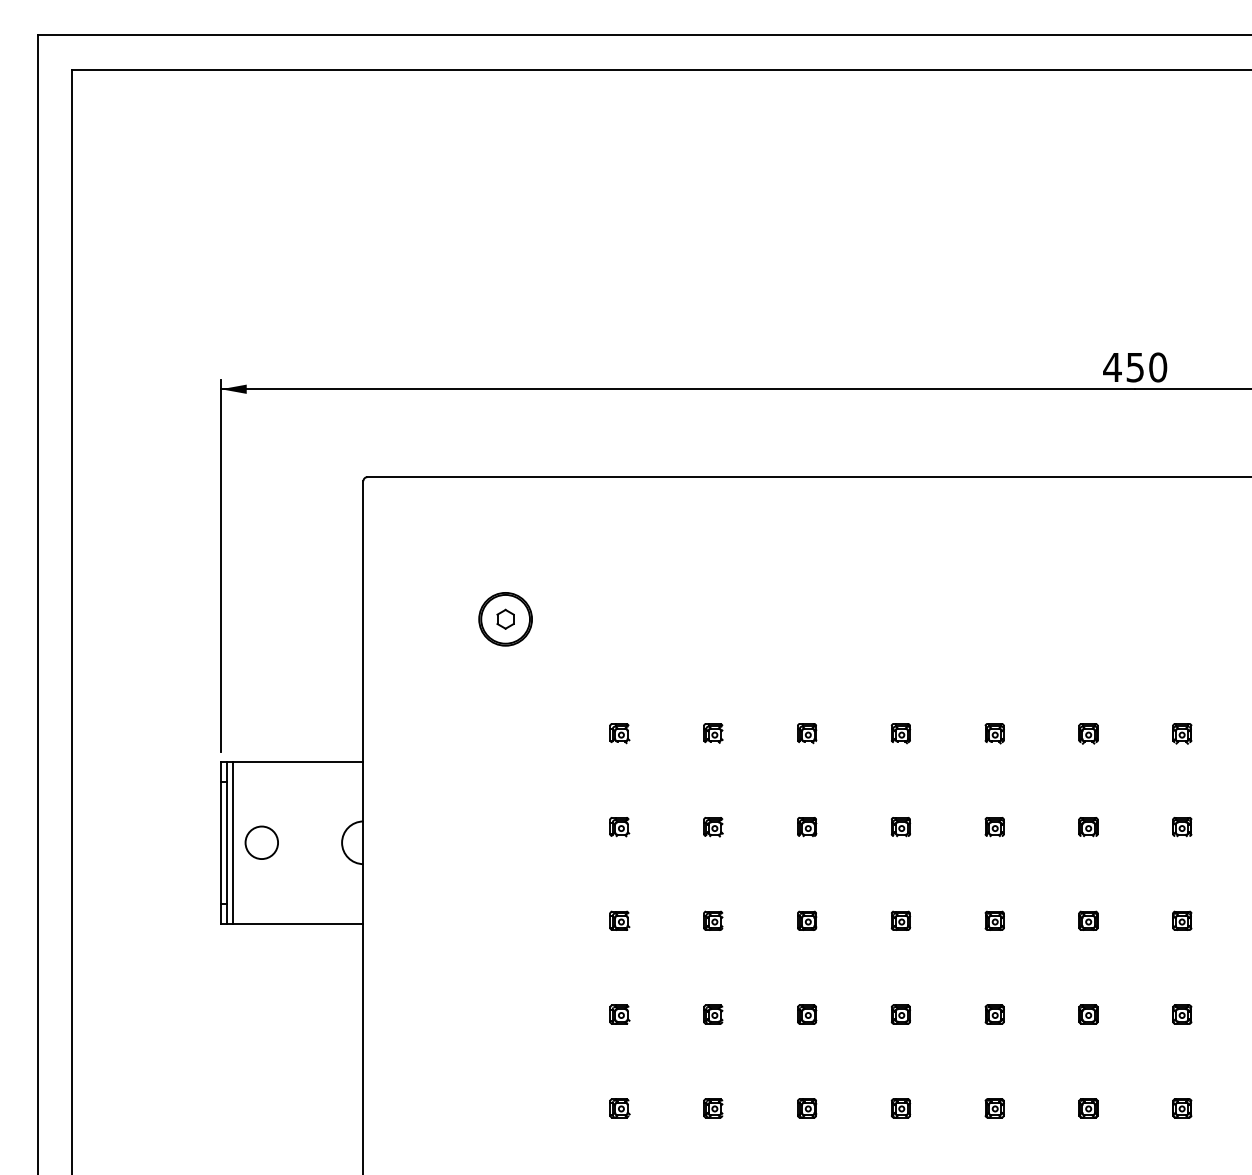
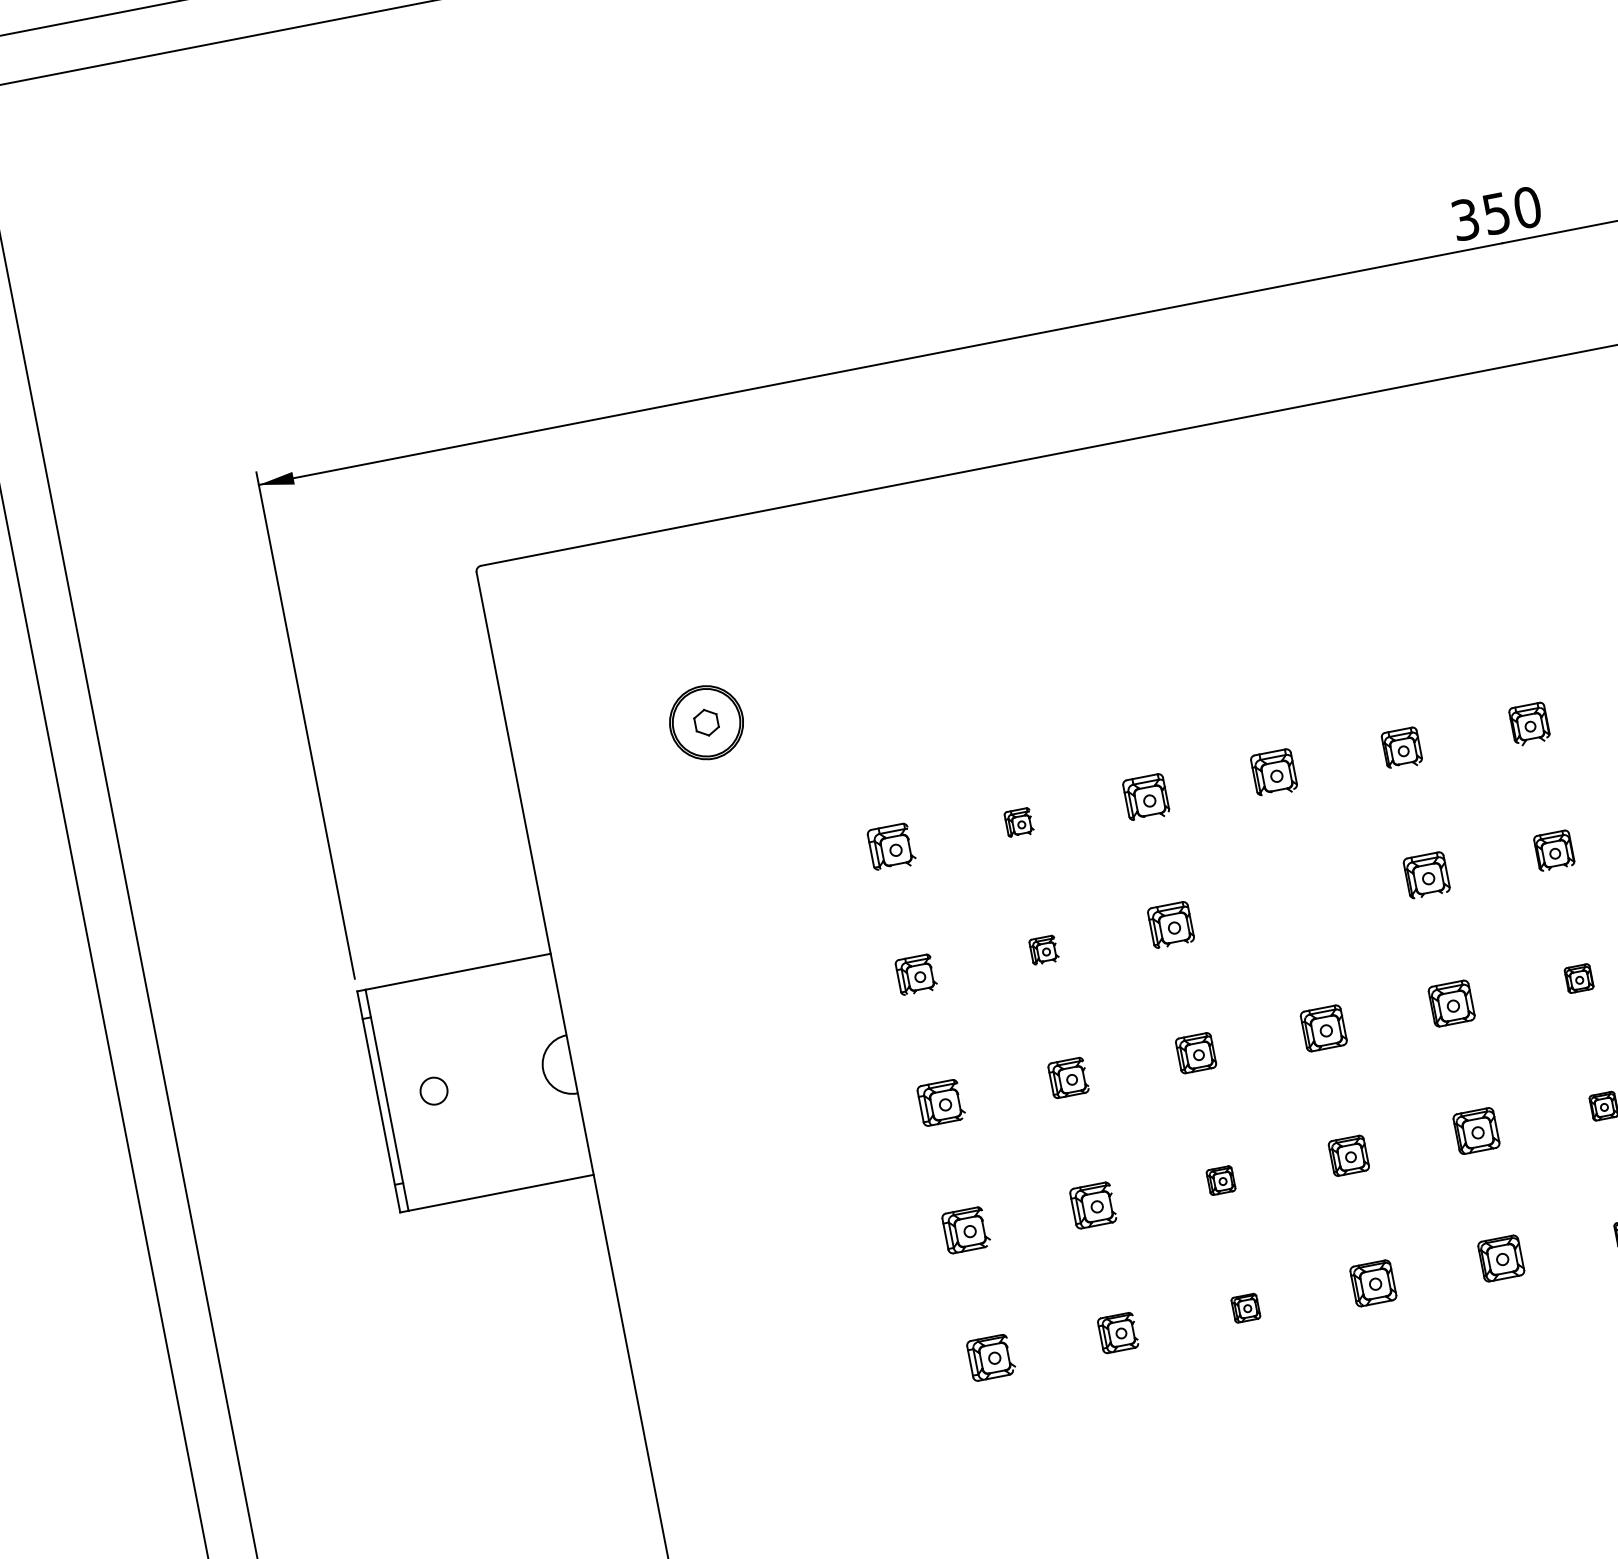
text: (1112, 367) -> (1465, 219), 450 -> 350
part: (619, 733) -> (891, 847), size x1.6
part: (807, 733) -> (1147, 798), size x1.6
part: (900, 733) -> (1273, 773), size x1.6
part: (994, 733) -> (1401, 748), size x1.4
part: (1088, 733) -> (1529, 723), size x1.4
part: (619, 827) -> (916, 975), size x1.4
part: (807, 827) -> (1172, 926), size x1.6
part: (900, 827) -> (1298, 901), removed
part: (994, 827) -> (1426, 876), size x1.6
part: (1088, 827) -> (1554, 851), size x1.4
line: (233, 842) -> (395, 1098), removed
circle: (261, 842) -> (433, 1090), size x0.6
part: (619, 920) -> (941, 1102), size x1.6
part: (713, 920) -> (1068, 1077), size x1.4
part: (807, 920) -> (1196, 1052), size x1.4
part: (900, 920) -> (1323, 1027), size x1.6
part: (994, 920) -> (1451, 1003), size x1.6
part: (619, 1014) -> (965, 1230), size x1.6
part: (713, 1014) -> (1093, 1205), size x1.6
part: (900, 1014) -> (1348, 1155), size x1.4
part: (994, 1014) -> (1476, 1130), size x1.6
part: (619, 1108) -> (990, 1358), size x1.6
part: (713, 1108) -> (1118, 1333), size x1.4
part: (900, 1108) -> (1373, 1283), size x1.6
part: (994, 1108) -> (1500, 1258), size x1.6

